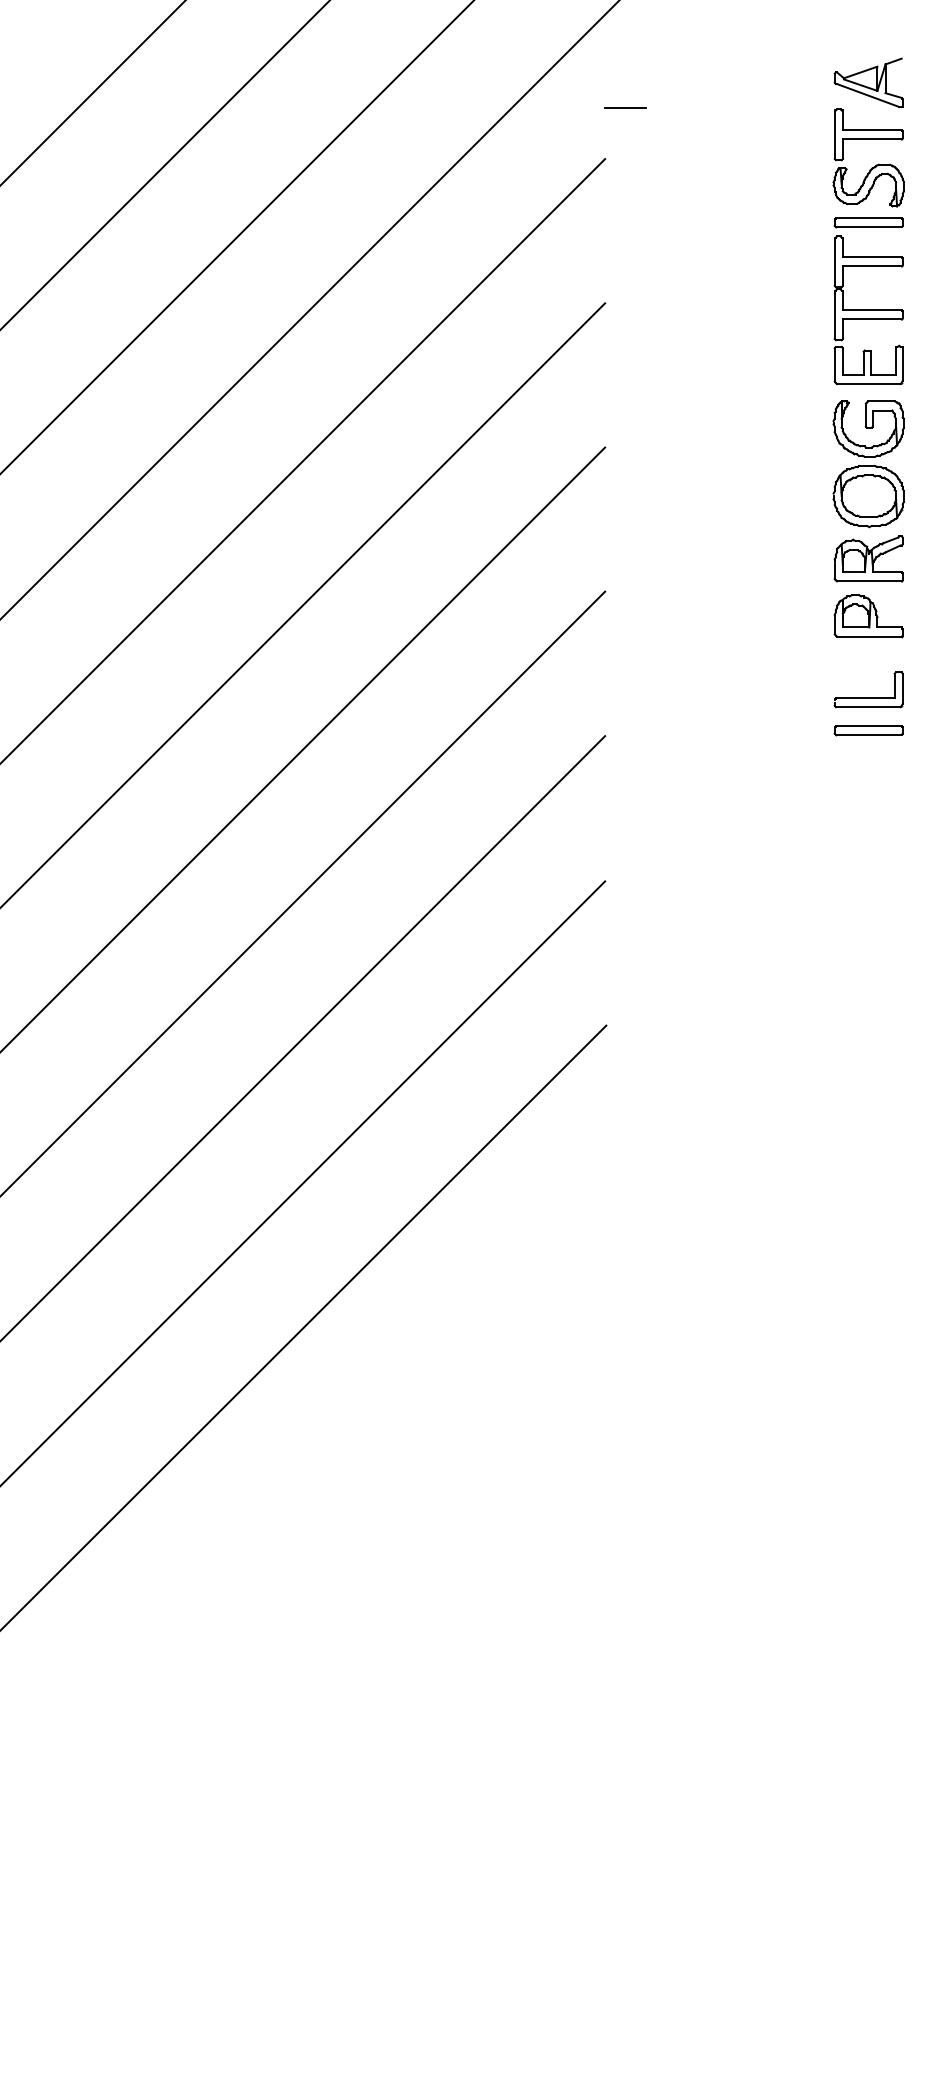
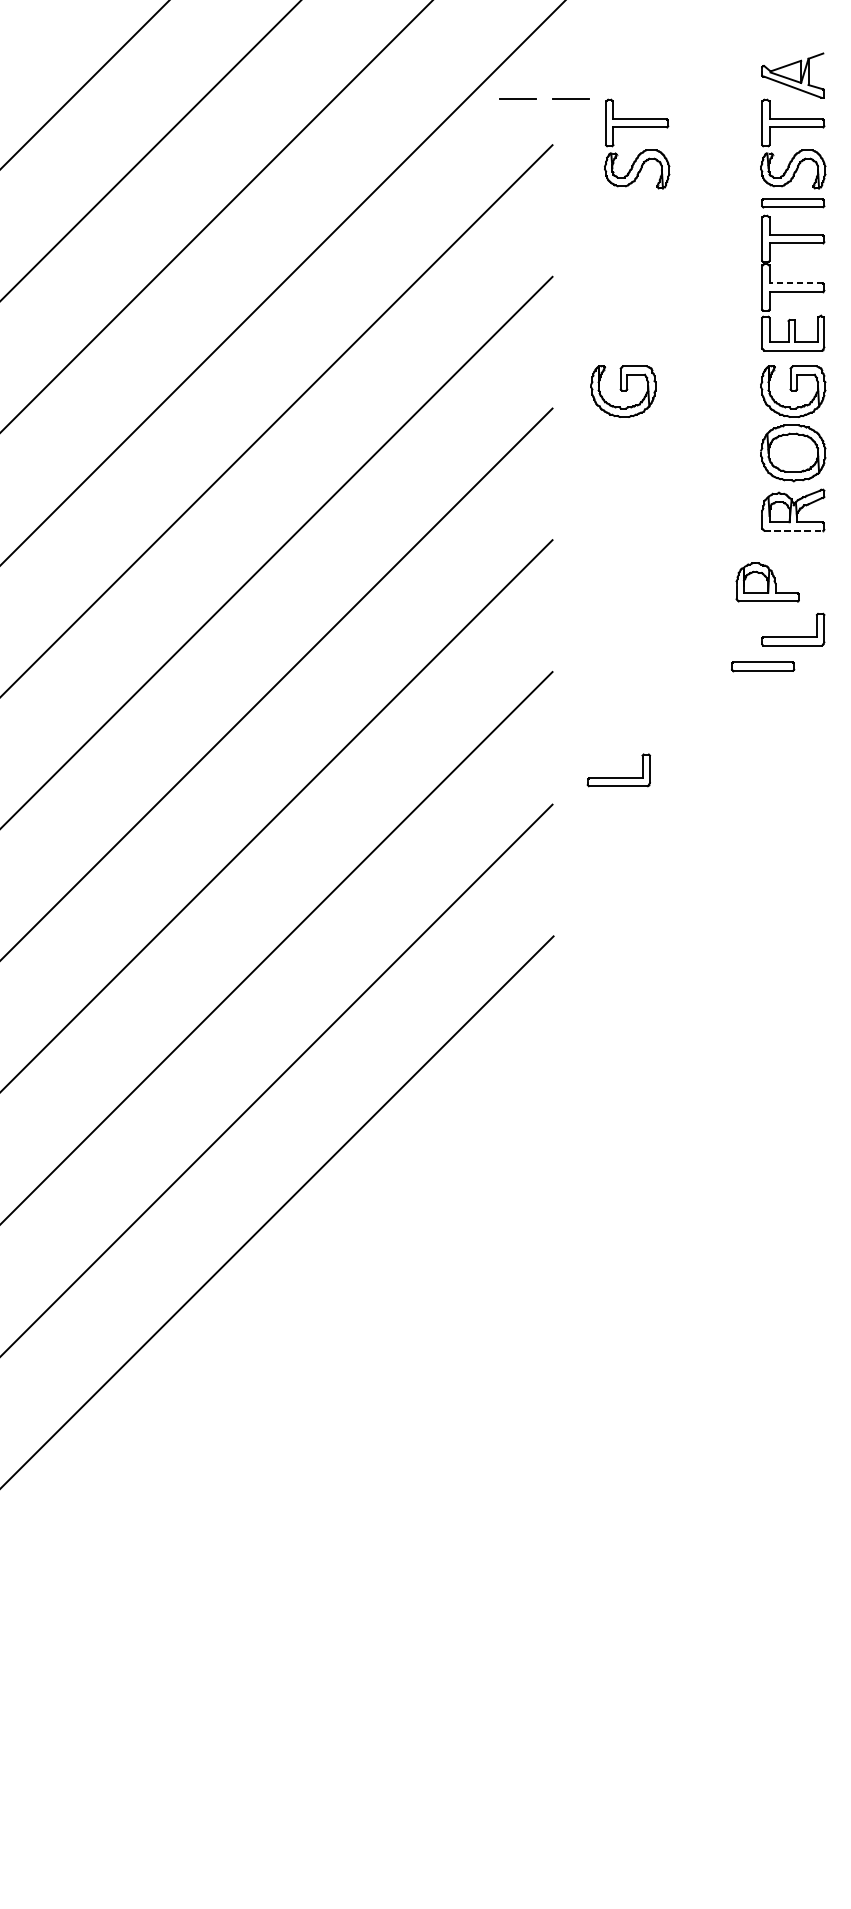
line: (567, 107) -> (518, 98), added
part: (702, 166) -> (641, 151), added
line: (871, 310) -> (795, 283), solid -> dashed
part: (682, 428) -> (623, 391), added
line: (869, 581) -> (793, 530), solid -> dashed
part: (868, 616) -> (767, 582), moved
part: (868, 730) -> (762, 666), moved
part: (677, 851) -> (618, 777), added

